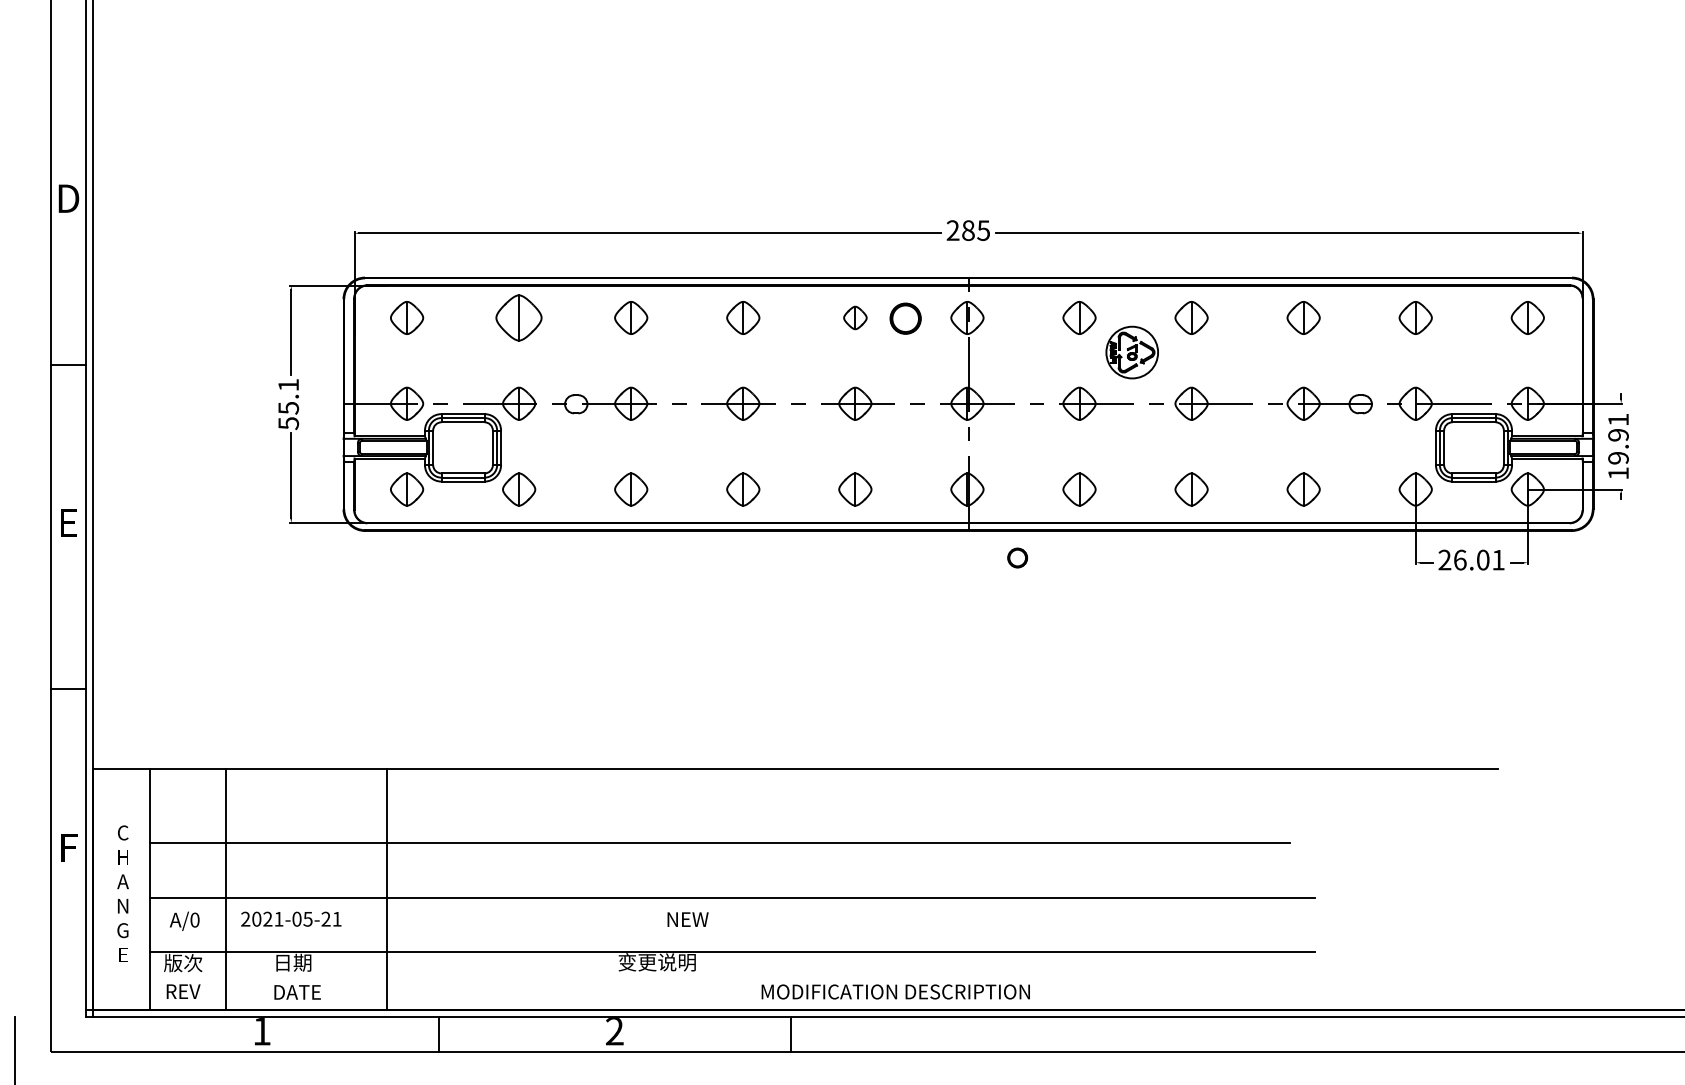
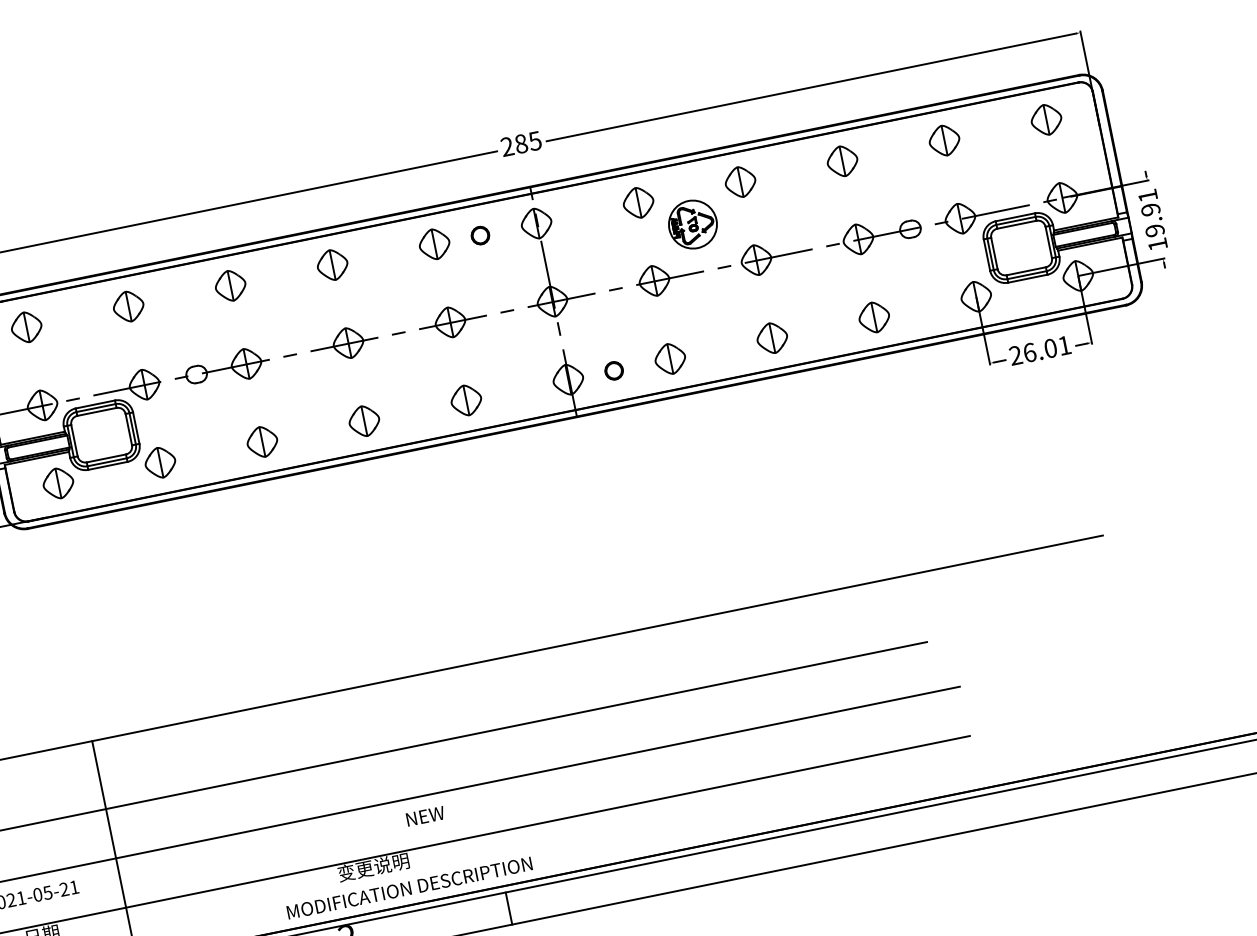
part: (519, 317) -> (128, 306), size x0.71
part: (855, 317) -> (434, 243), size x1.43
circle: (905, 318) -> (480, 235), size x0.62
part: (1017, 557) -> (613, 370), moved
text: (687, 919) -> (425, 816), moved
text: (895, 991) -> (409, 887), moved

